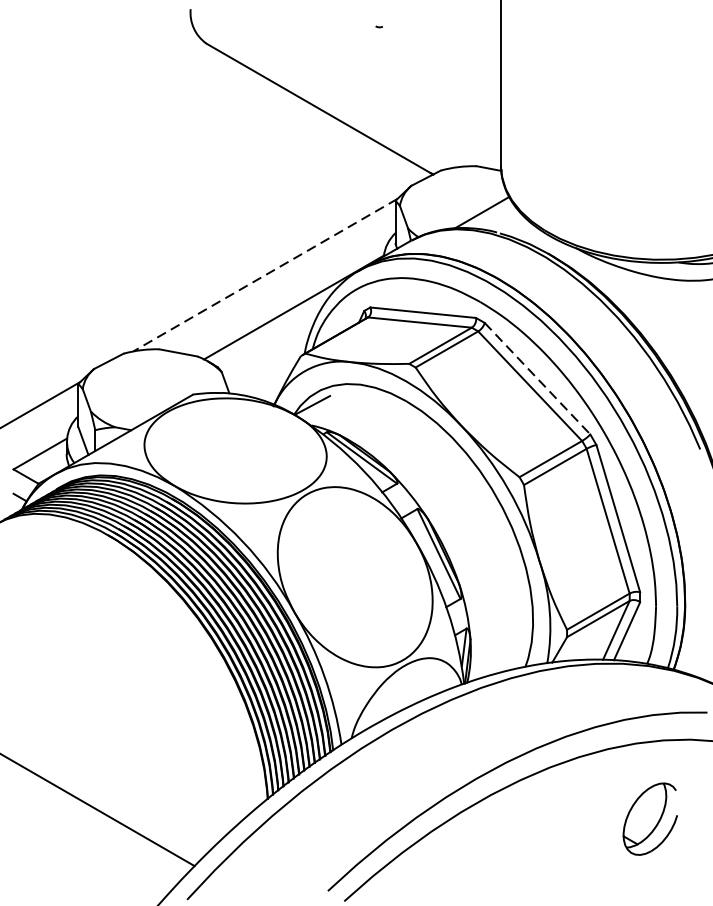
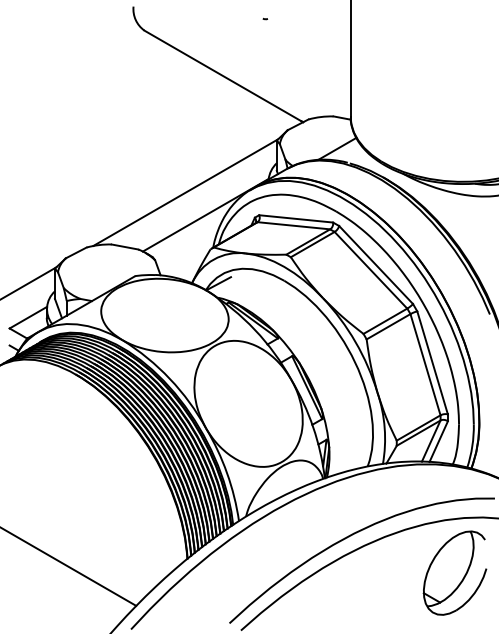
line: (264, 274) -> (185, 192), dashed -> solid
line: (538, 379) -> (376, 265), dashed -> solid
part: (649, 818) -> (454, 572), size x1.67

